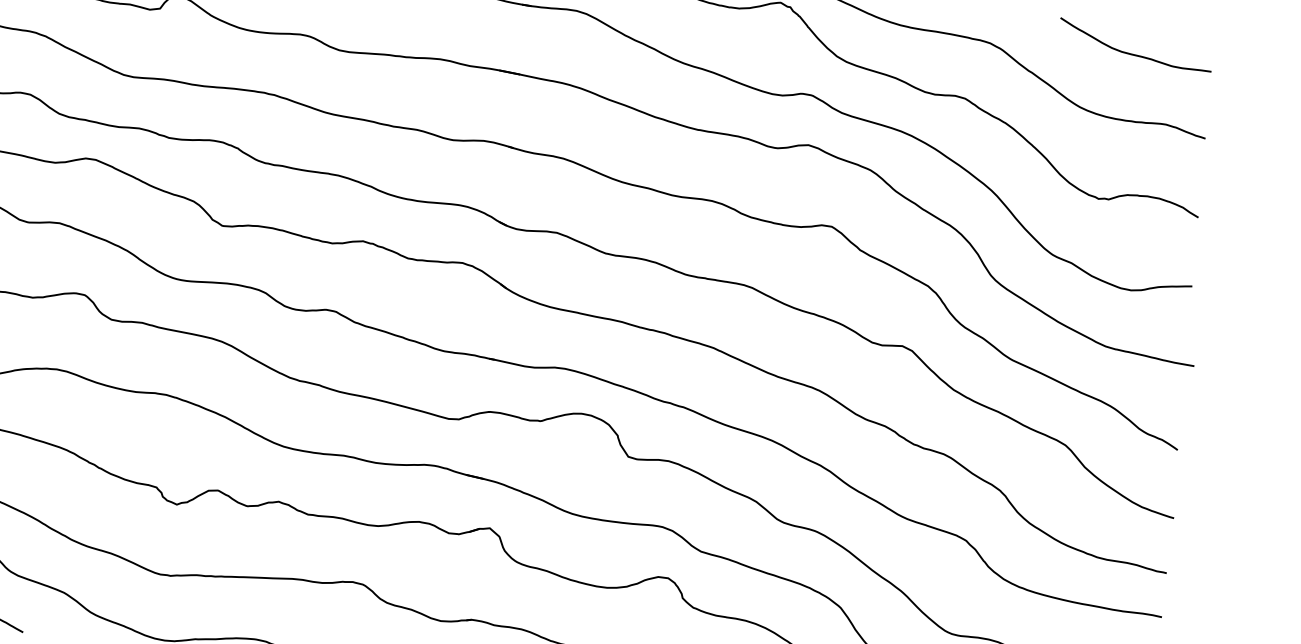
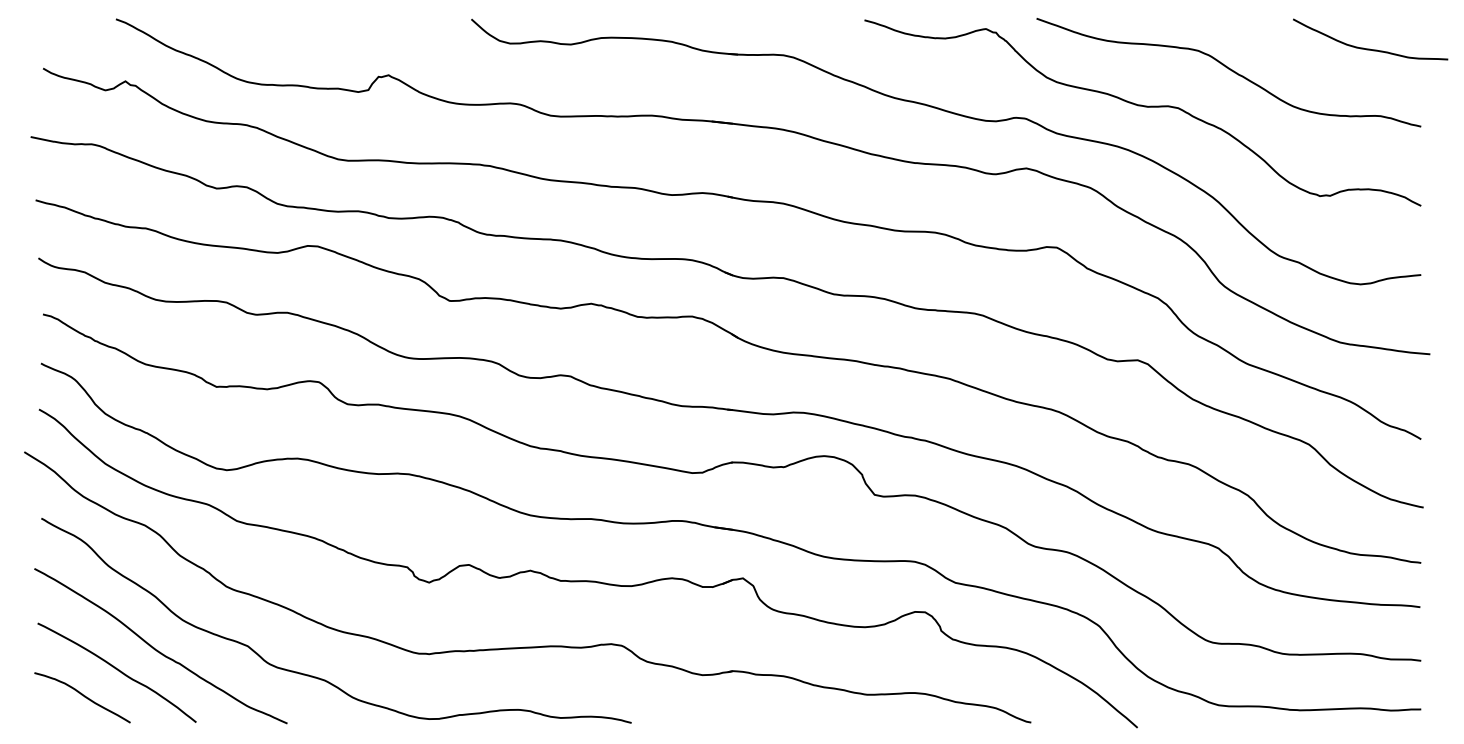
curve: (1135, 53) -> (1370, 48), moved

